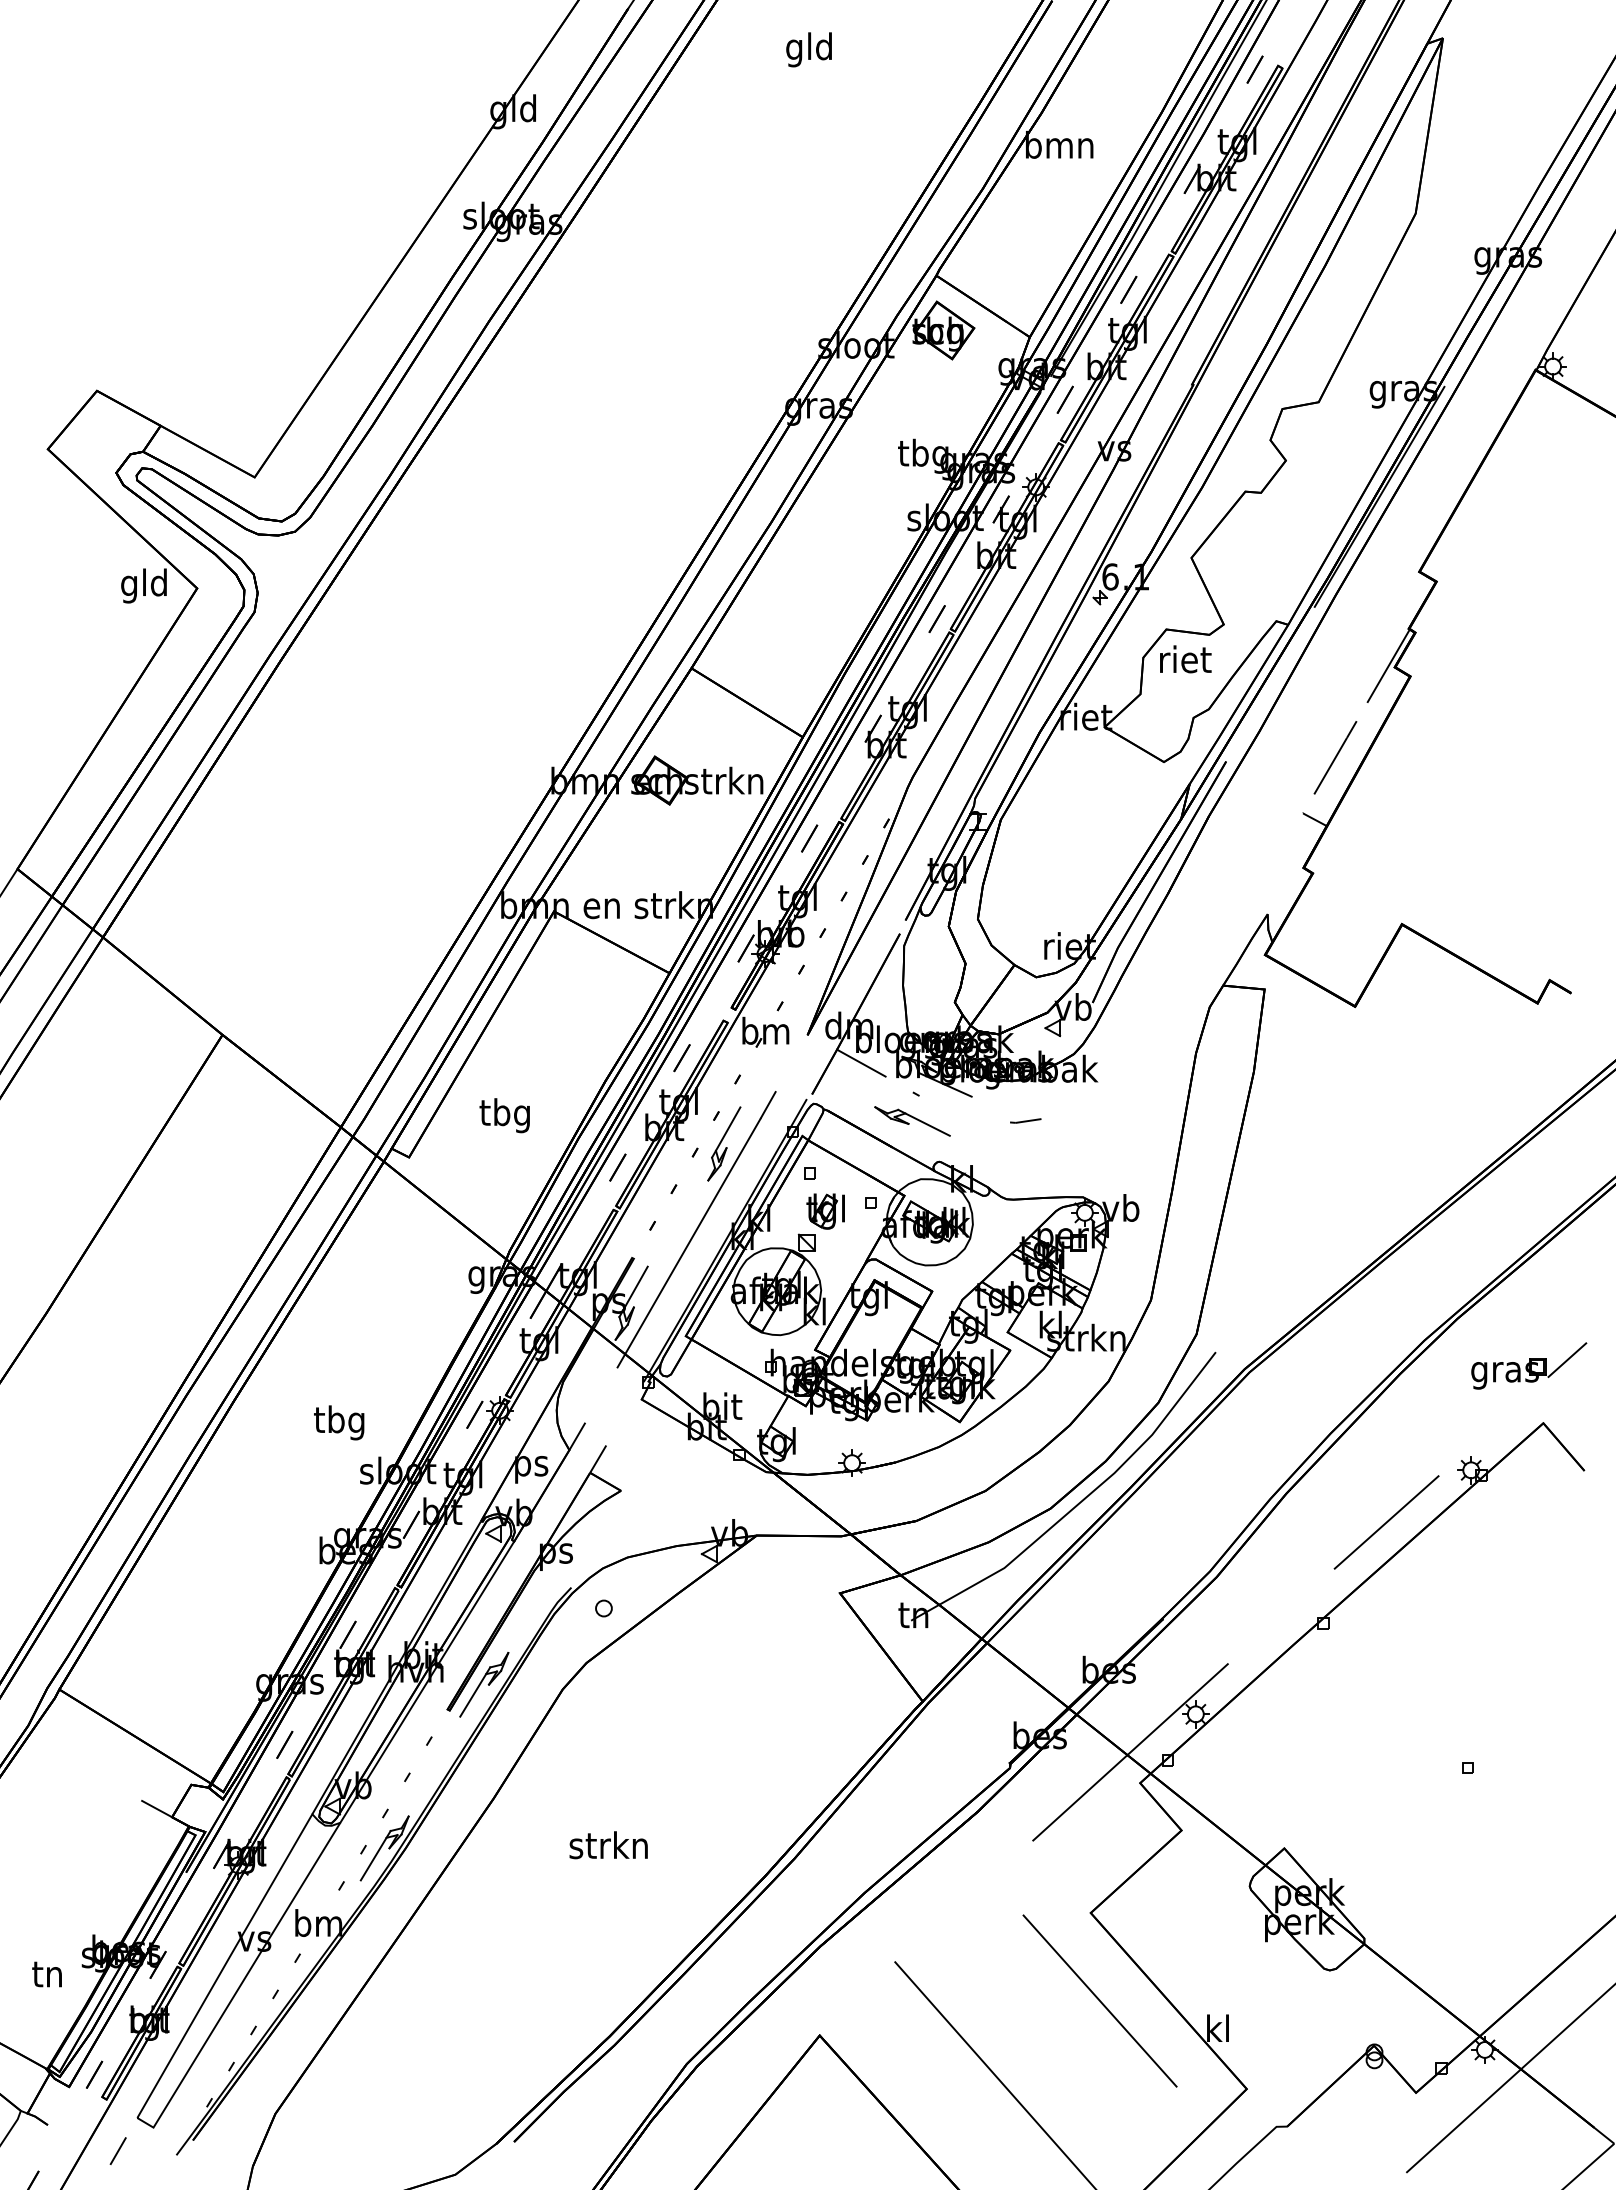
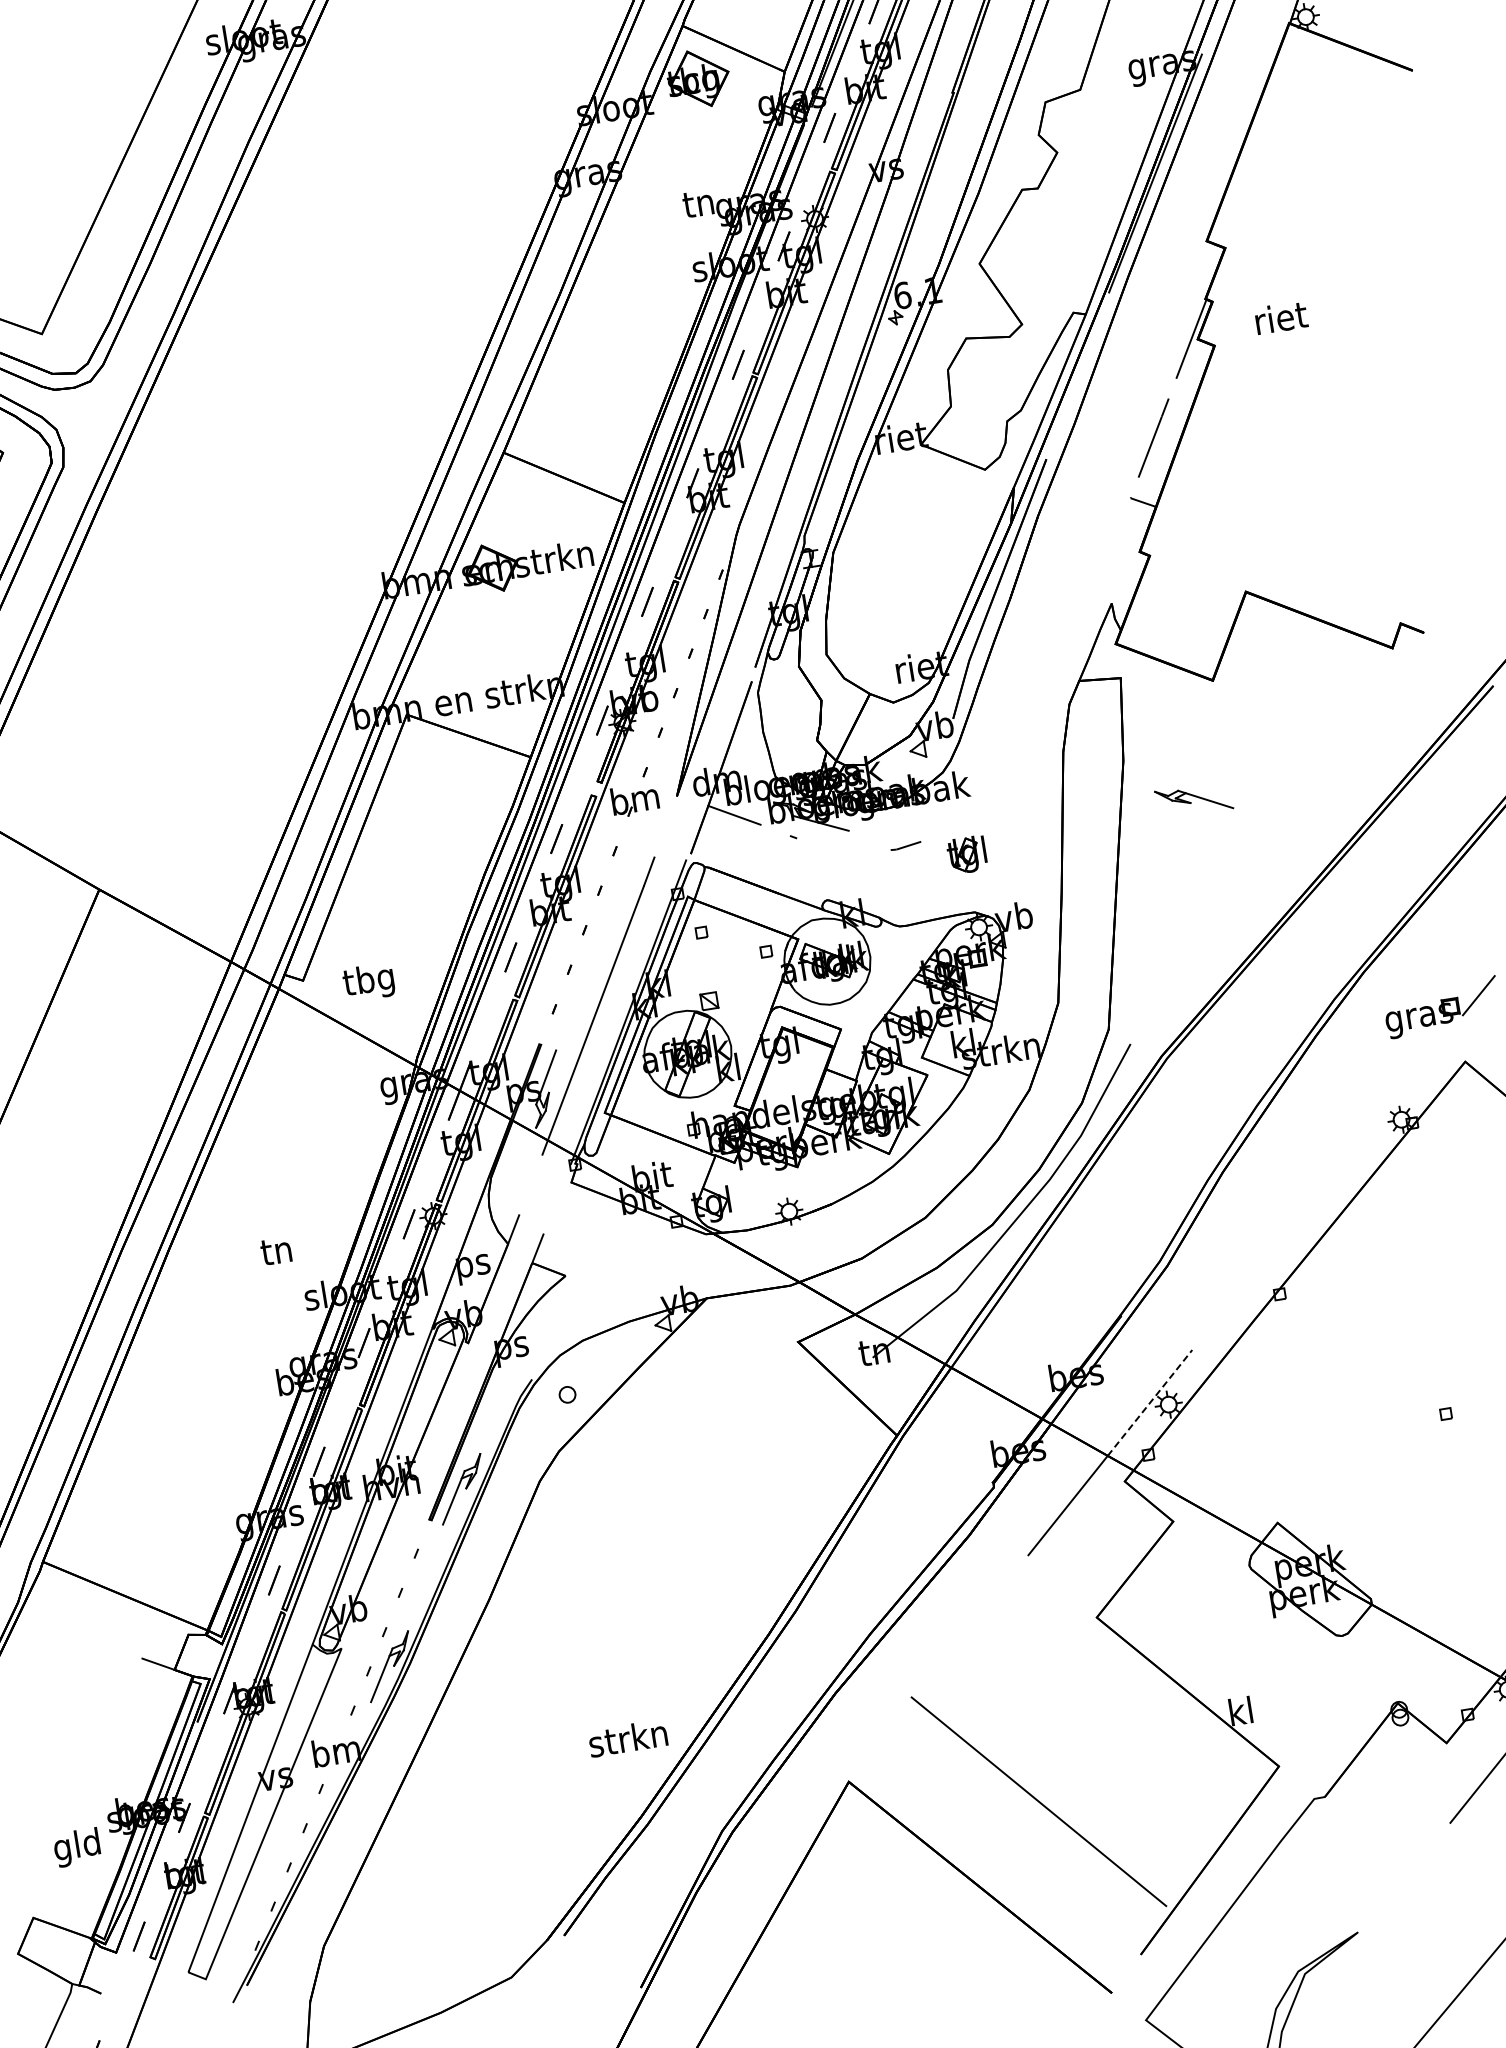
text: (923, 455) -> (698, 205), tbg -> tn
text: (1185, 659) -> (1281, 317), moved
text: (504, 1115) -> (368, 982), moved
part: (912, 1121) -> (1194, 800), moved
part: (724, 1143) -> (612, 916), removed
part: (825, 1211) -> (966, 855), moved
text: (339, 1422) -> (276, 1253), tbg -> tn
line: (1386, 1522) -> (1326, 1184), removed
line: (427, 1681) -> (405, 1495), removed
line: (1177, 1709) -> (1149, 1402), solid -> dashed
text: (608, 1845) -> (627, 1738), moved
text: (47, 1976) -> (77, 1847), tn -> gld
line: (1099, 2000) -> (1119, 1702), removed
line: (117, 2150) -> (174, 2007), removed

